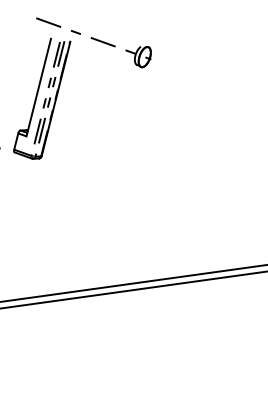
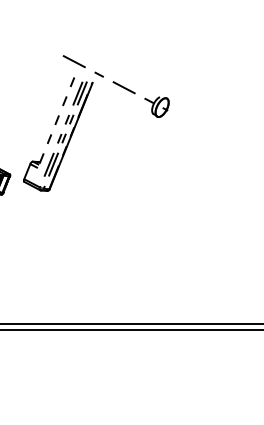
line: (39, 87) -> (56, 122), solid -> dashed

